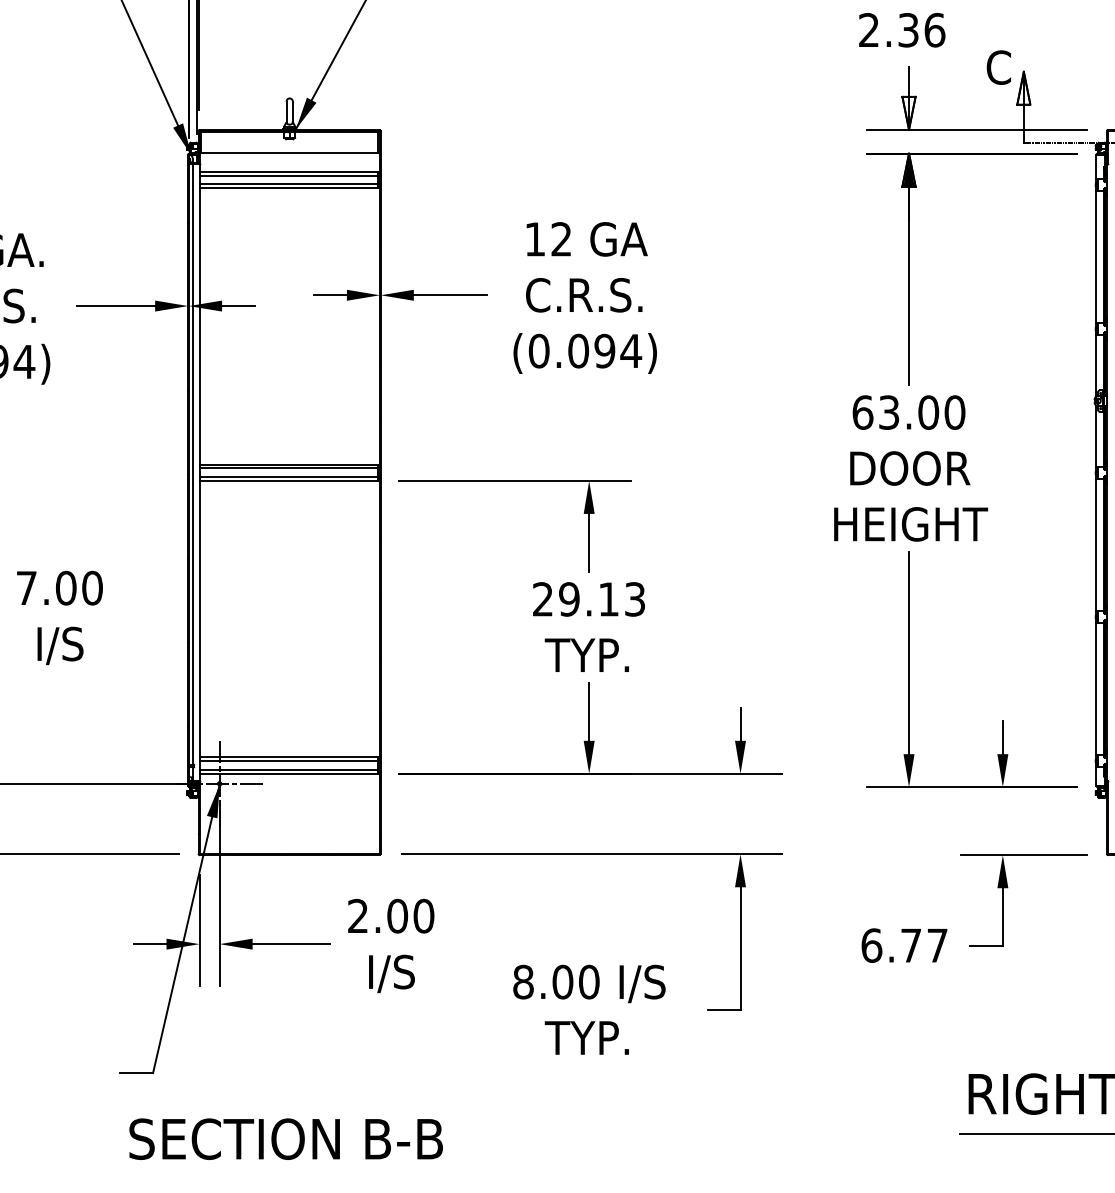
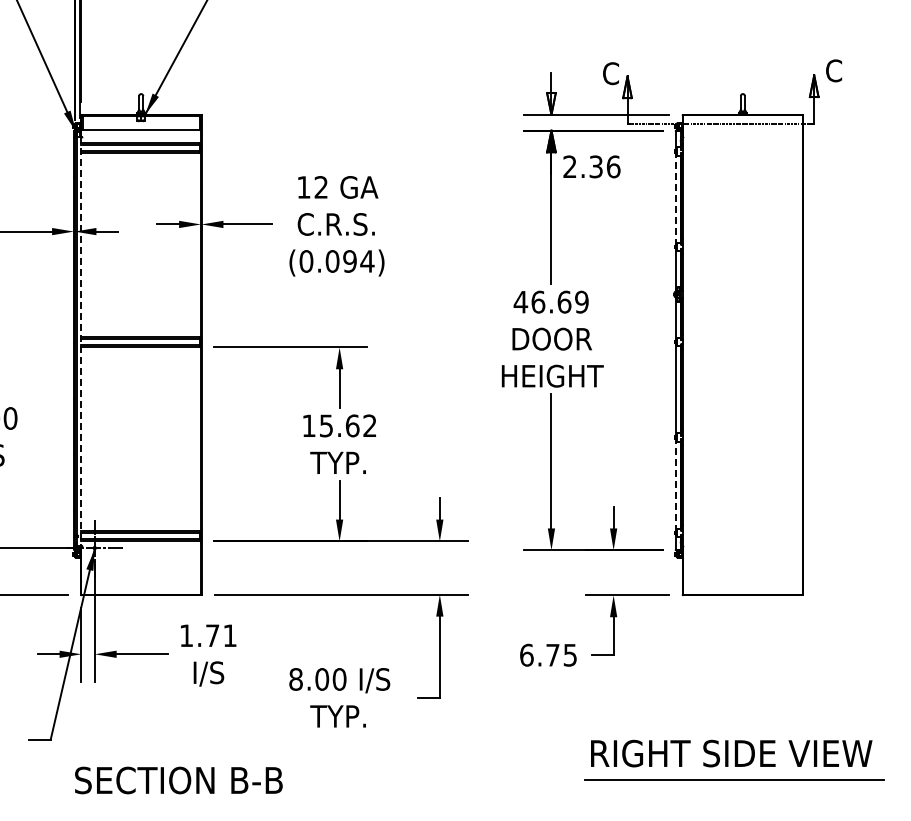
text: (901, 29) -> (591, 166), moved
line: (1096, 256) -> (675, 198), solid -> dashed
text: (907, 411) -> (550, 301), 63.00 -> 46.69
line: (199, 473) -> (81, 342), solid -> dashed
text: (589, 598) -> (339, 425), 29.13 -> 15.62
line: (1096, 687) -> (675, 484), solid -> dashed
text: (391, 915) -> (208, 635), 2.00 -> 1.71
text: (936, 945) -> (569, 655), 6.77 -> 6.75
text: (285, 1139) -> (178, 780), moved

